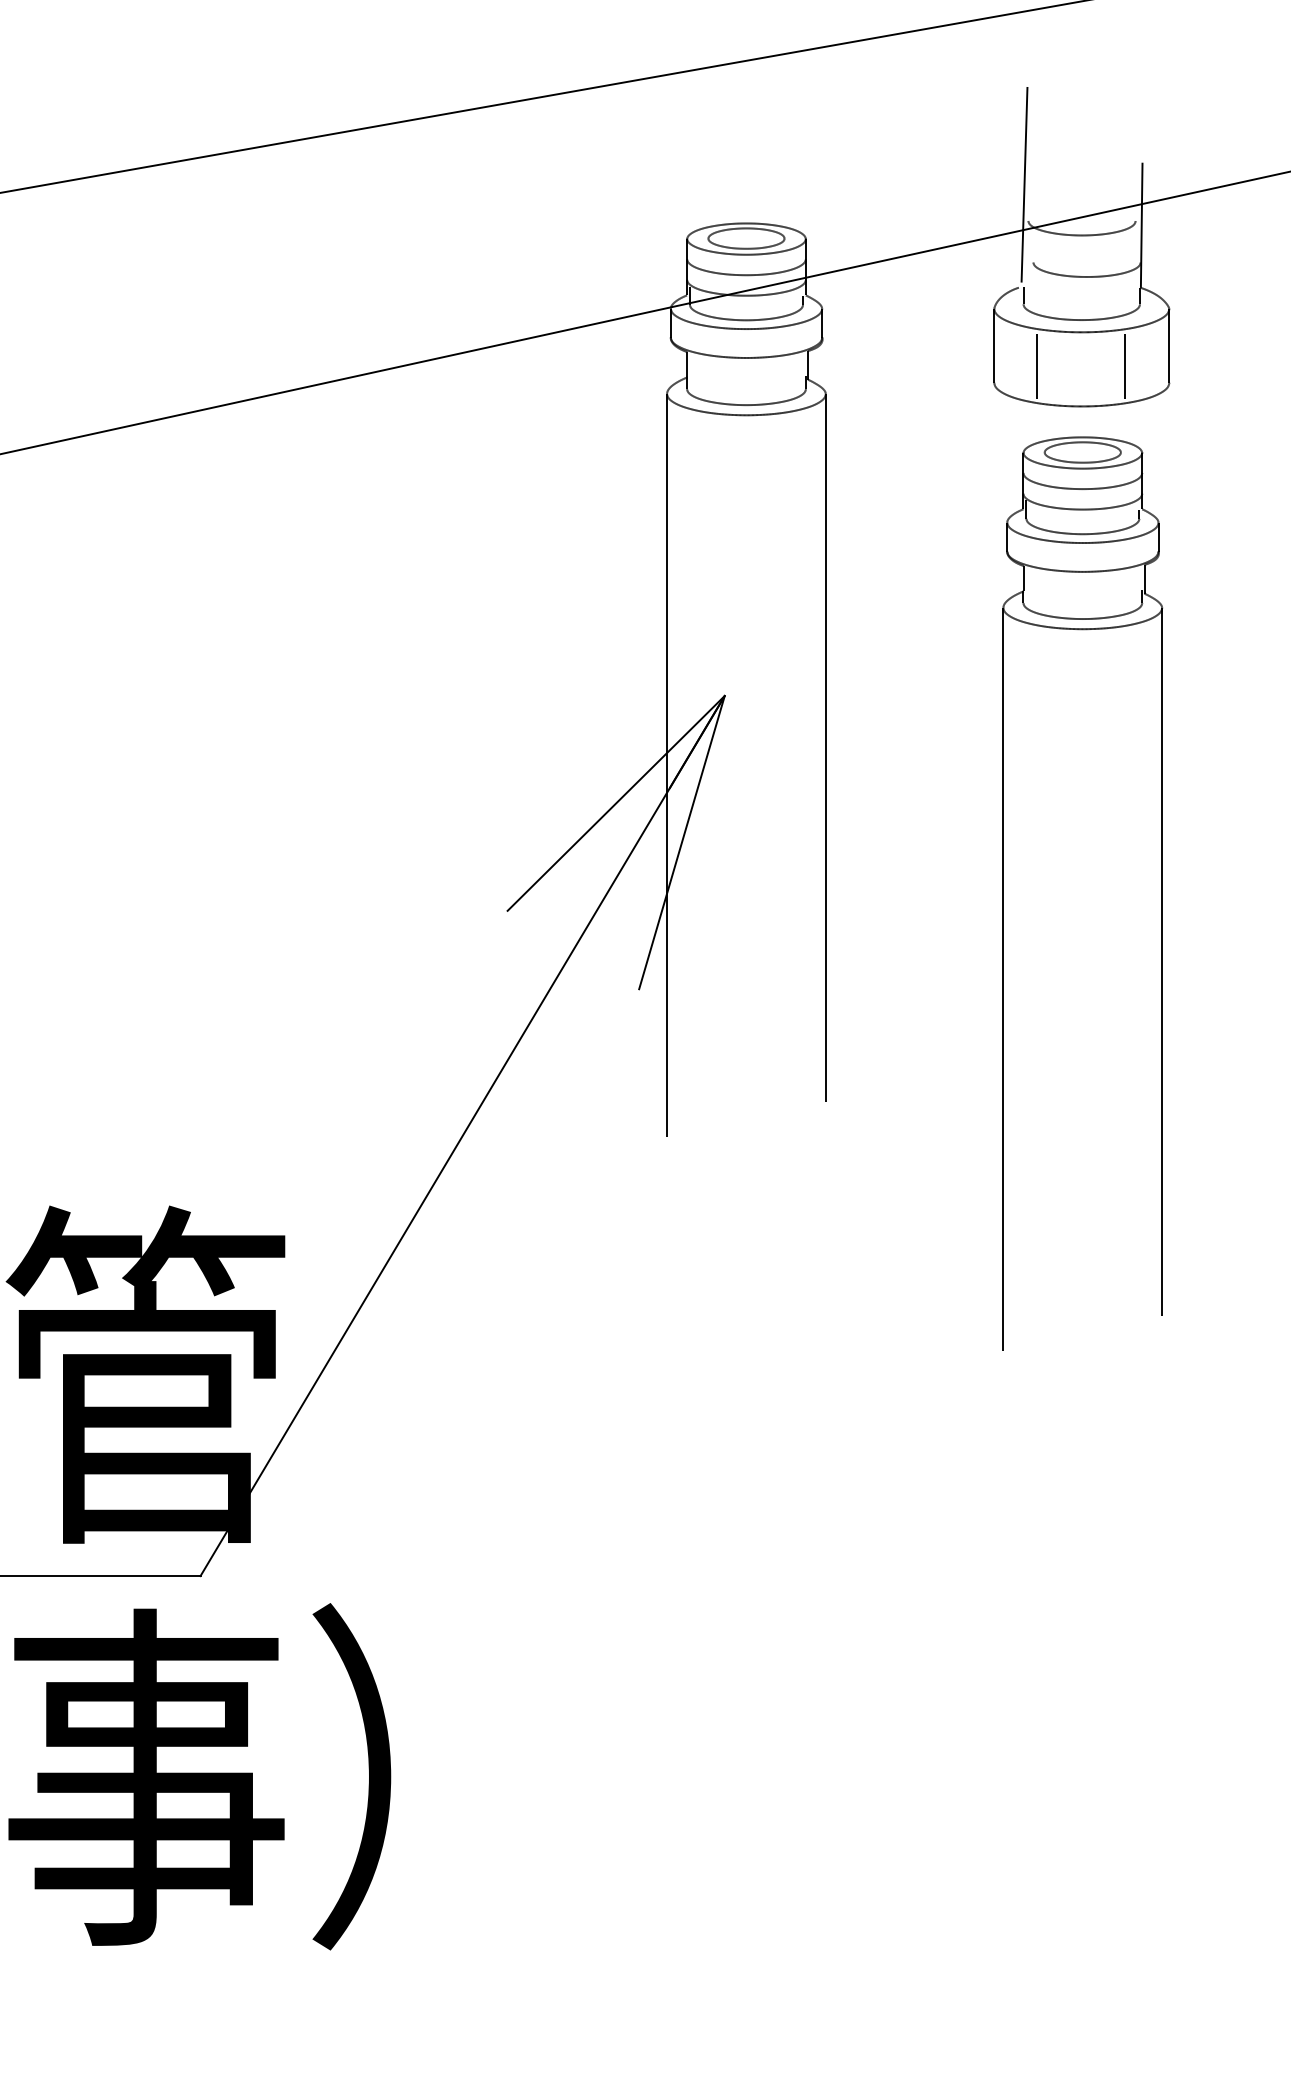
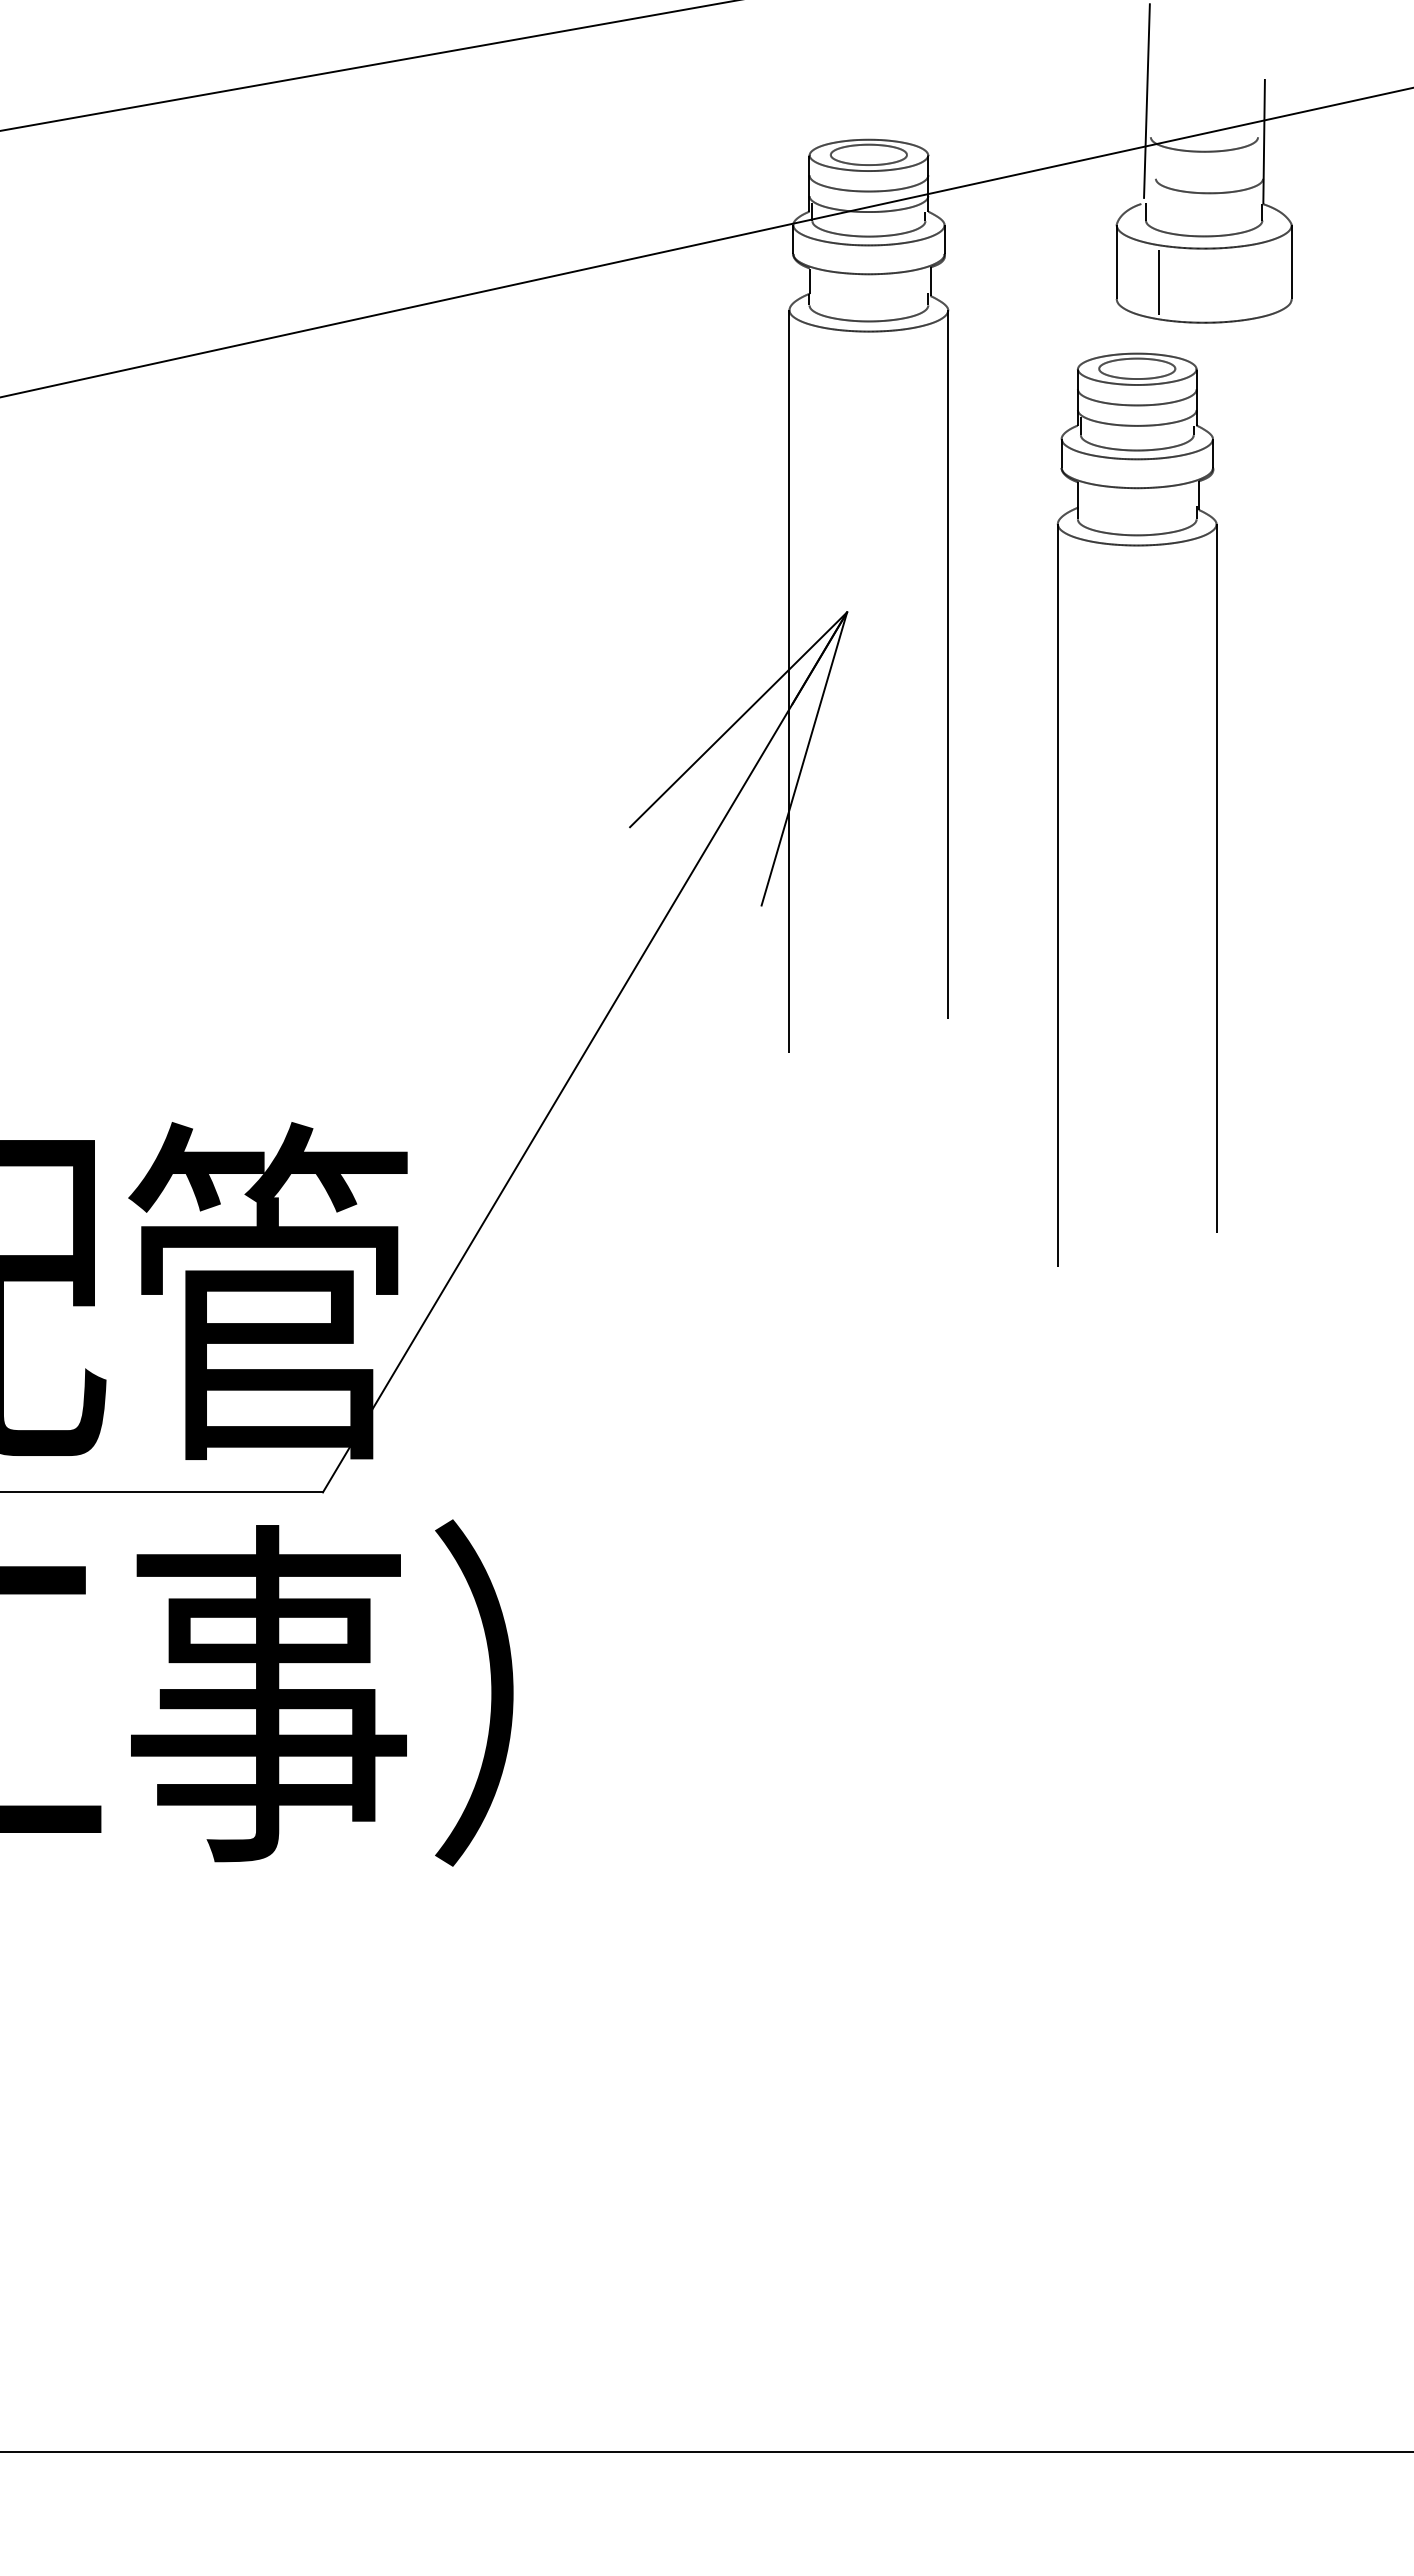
line: (1125, 366) -> (1247, 282), removed
part: (1004, 893) -> (1058, 809), moved

